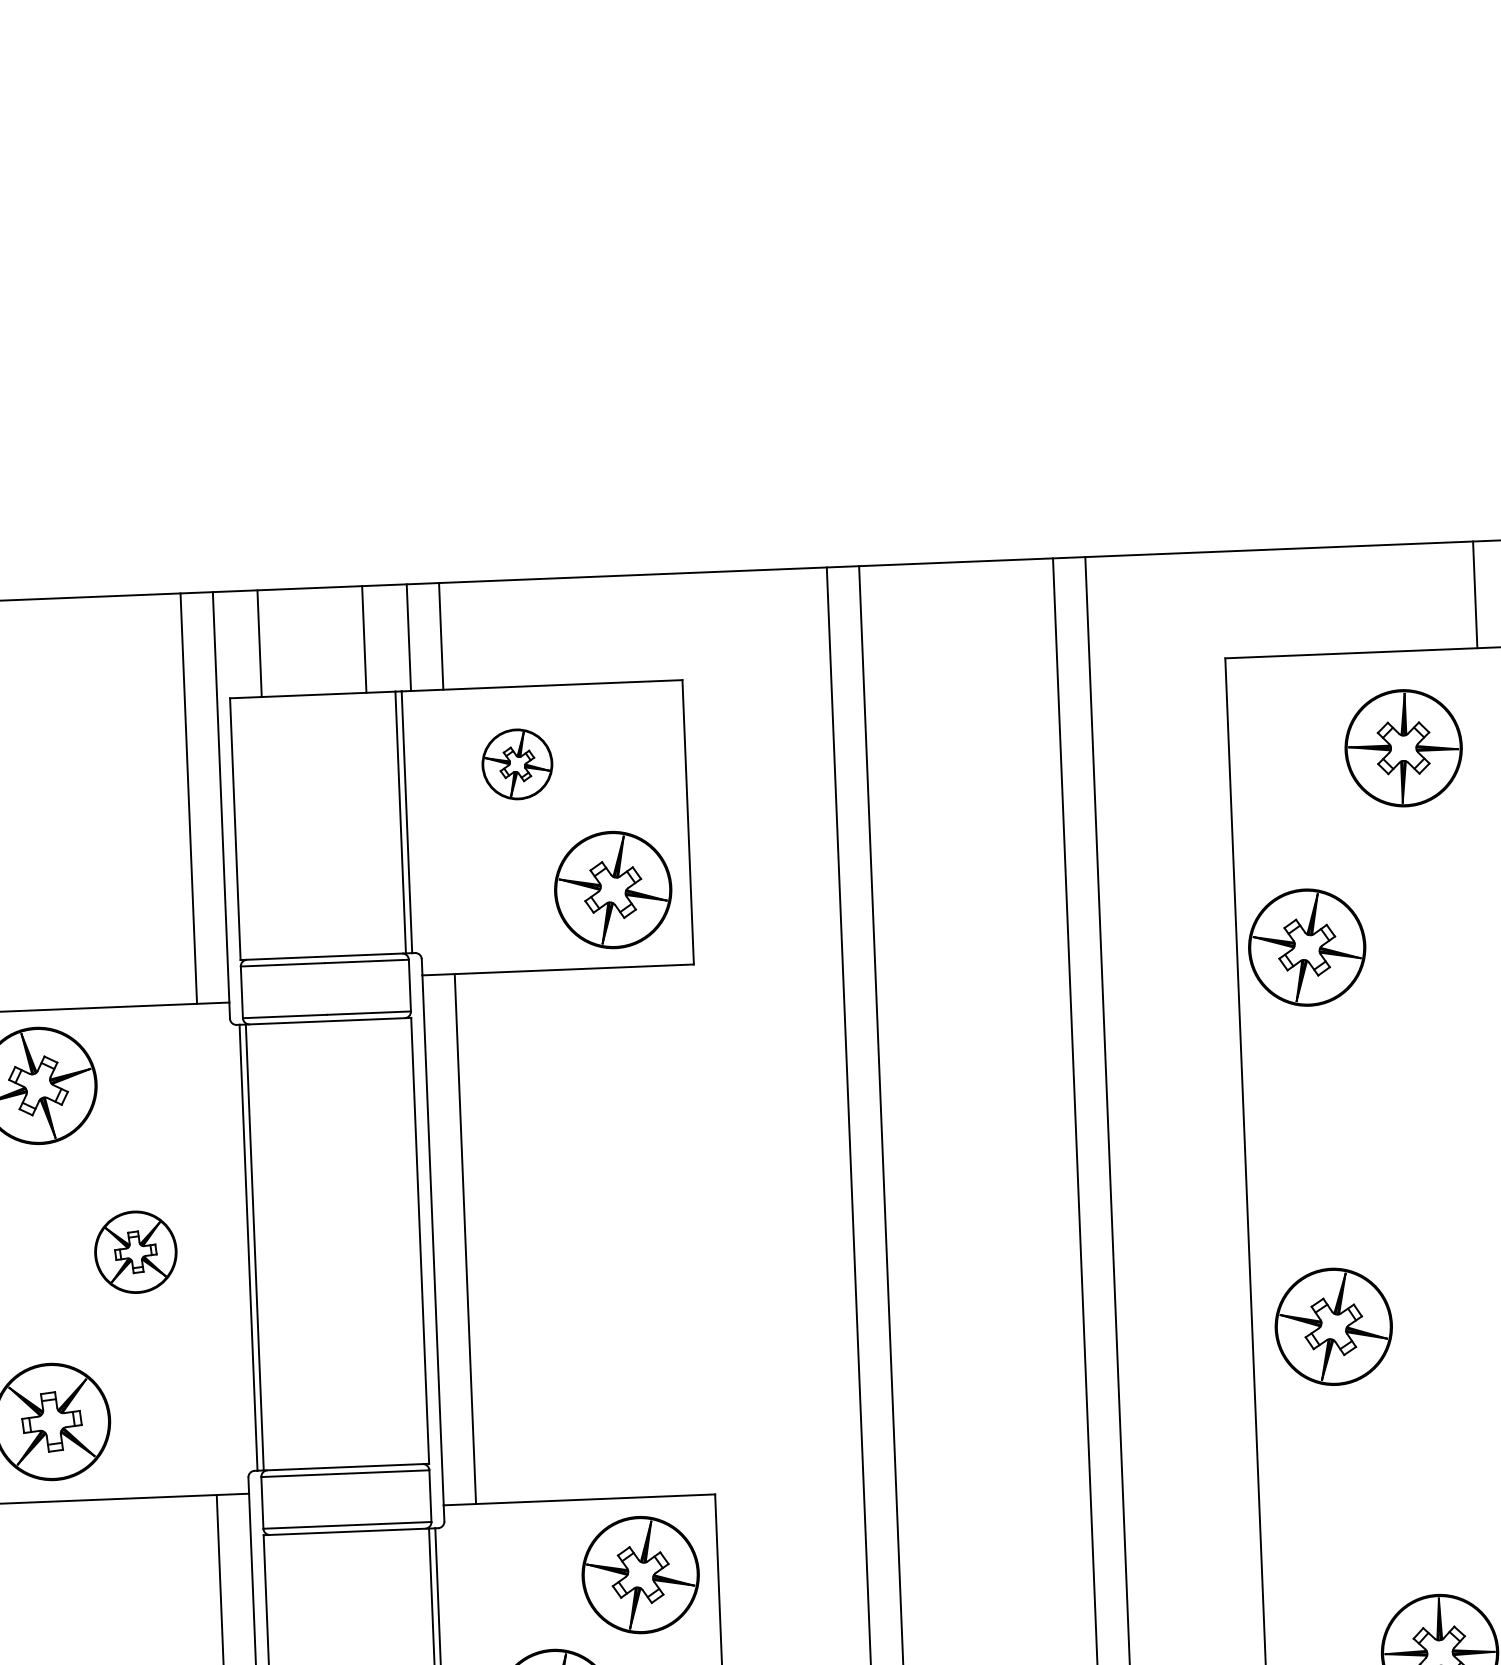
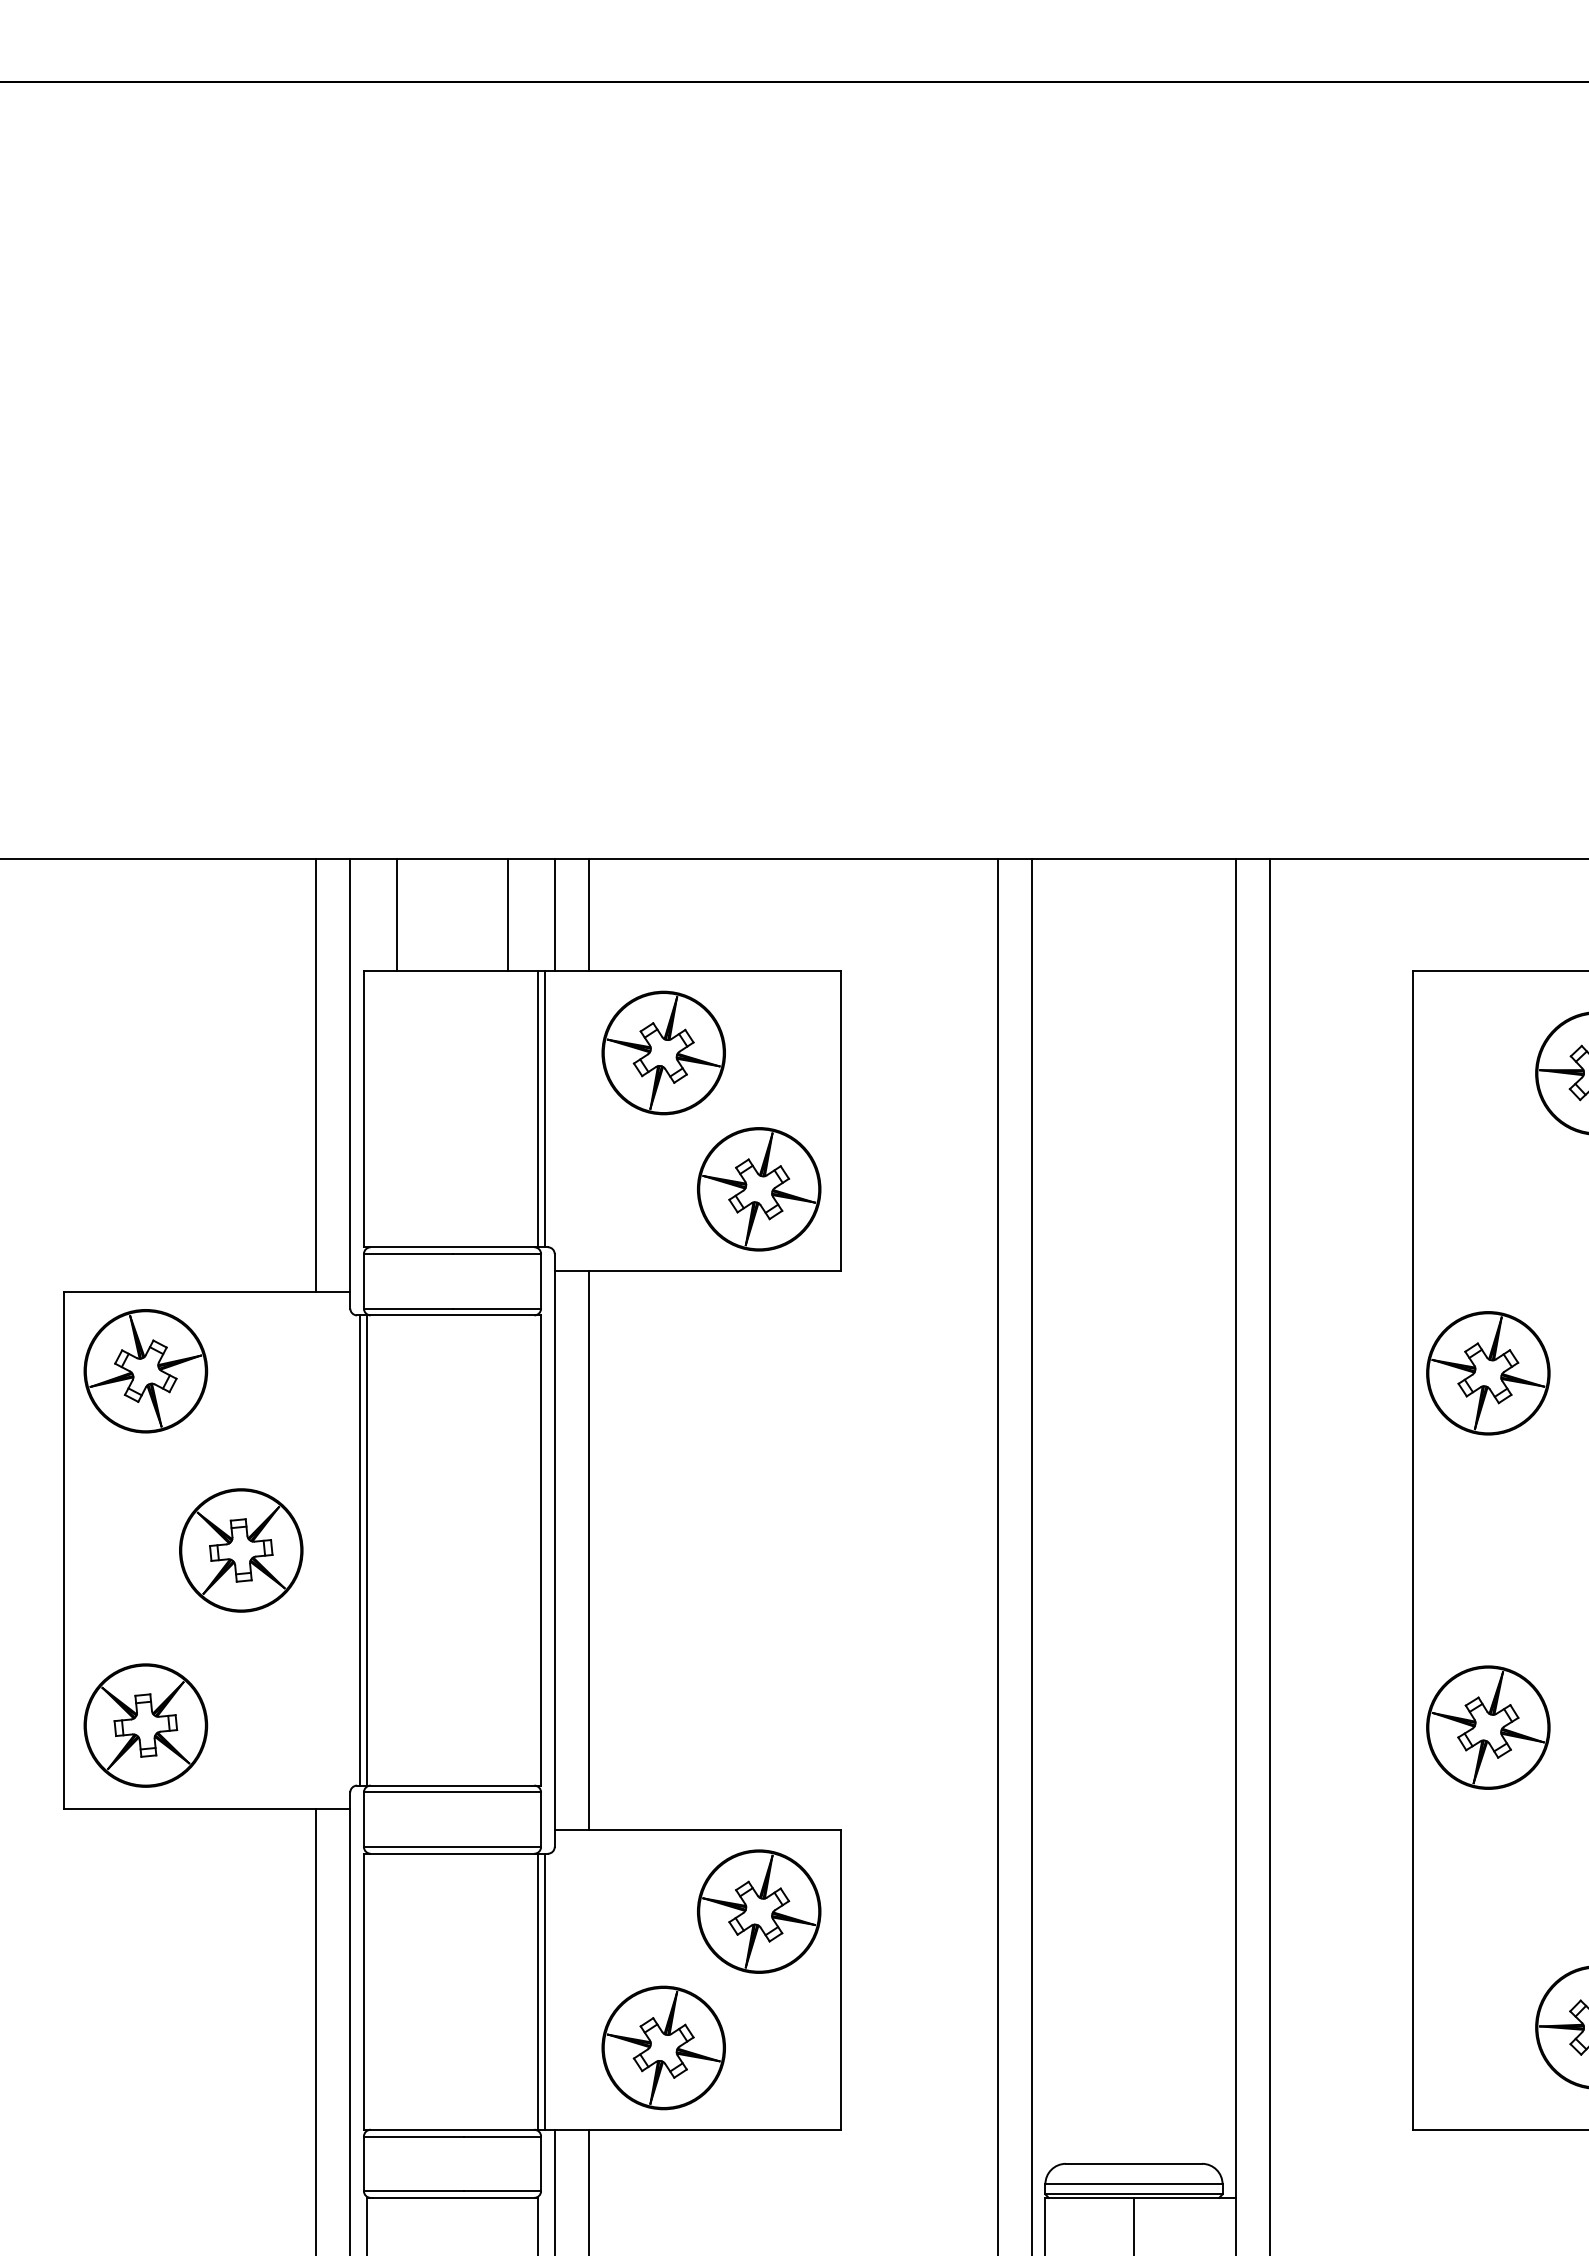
part: (517, 763) -> (663, 1052), size x1.67
part: (1307, 947) -> (1488, 1373), moved
part: (136, 1252) -> (241, 1550), size x1.43
part: (1333, 1326) -> (1488, 1727), moved

